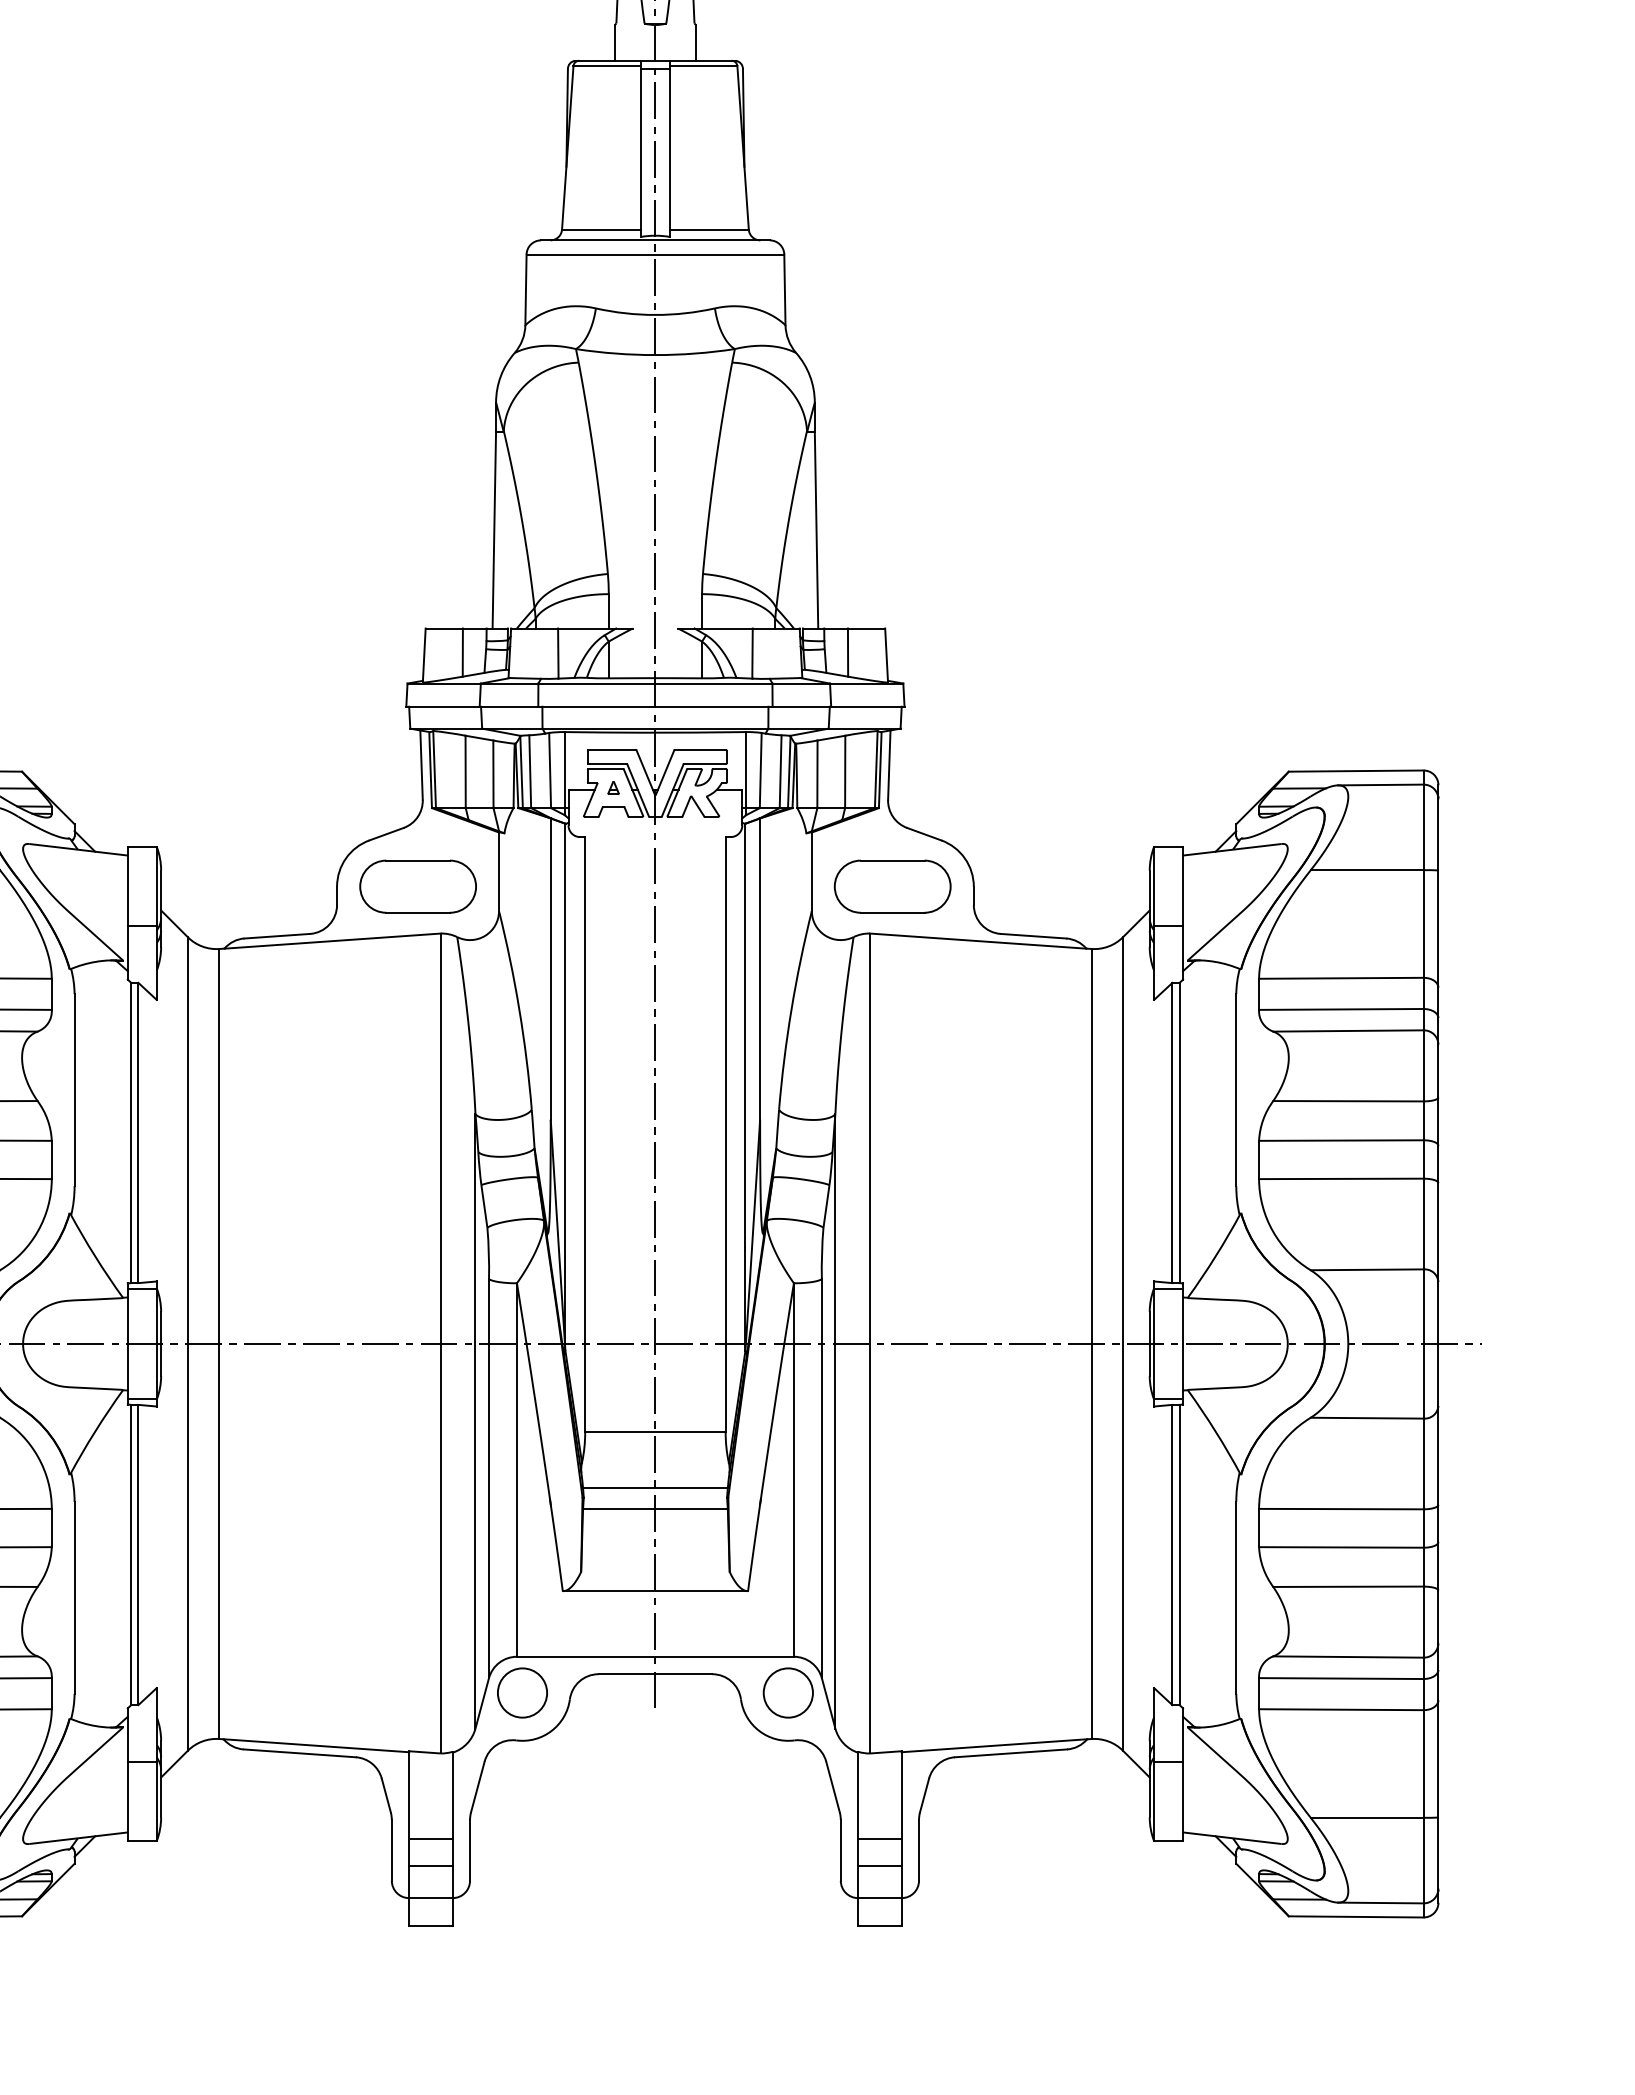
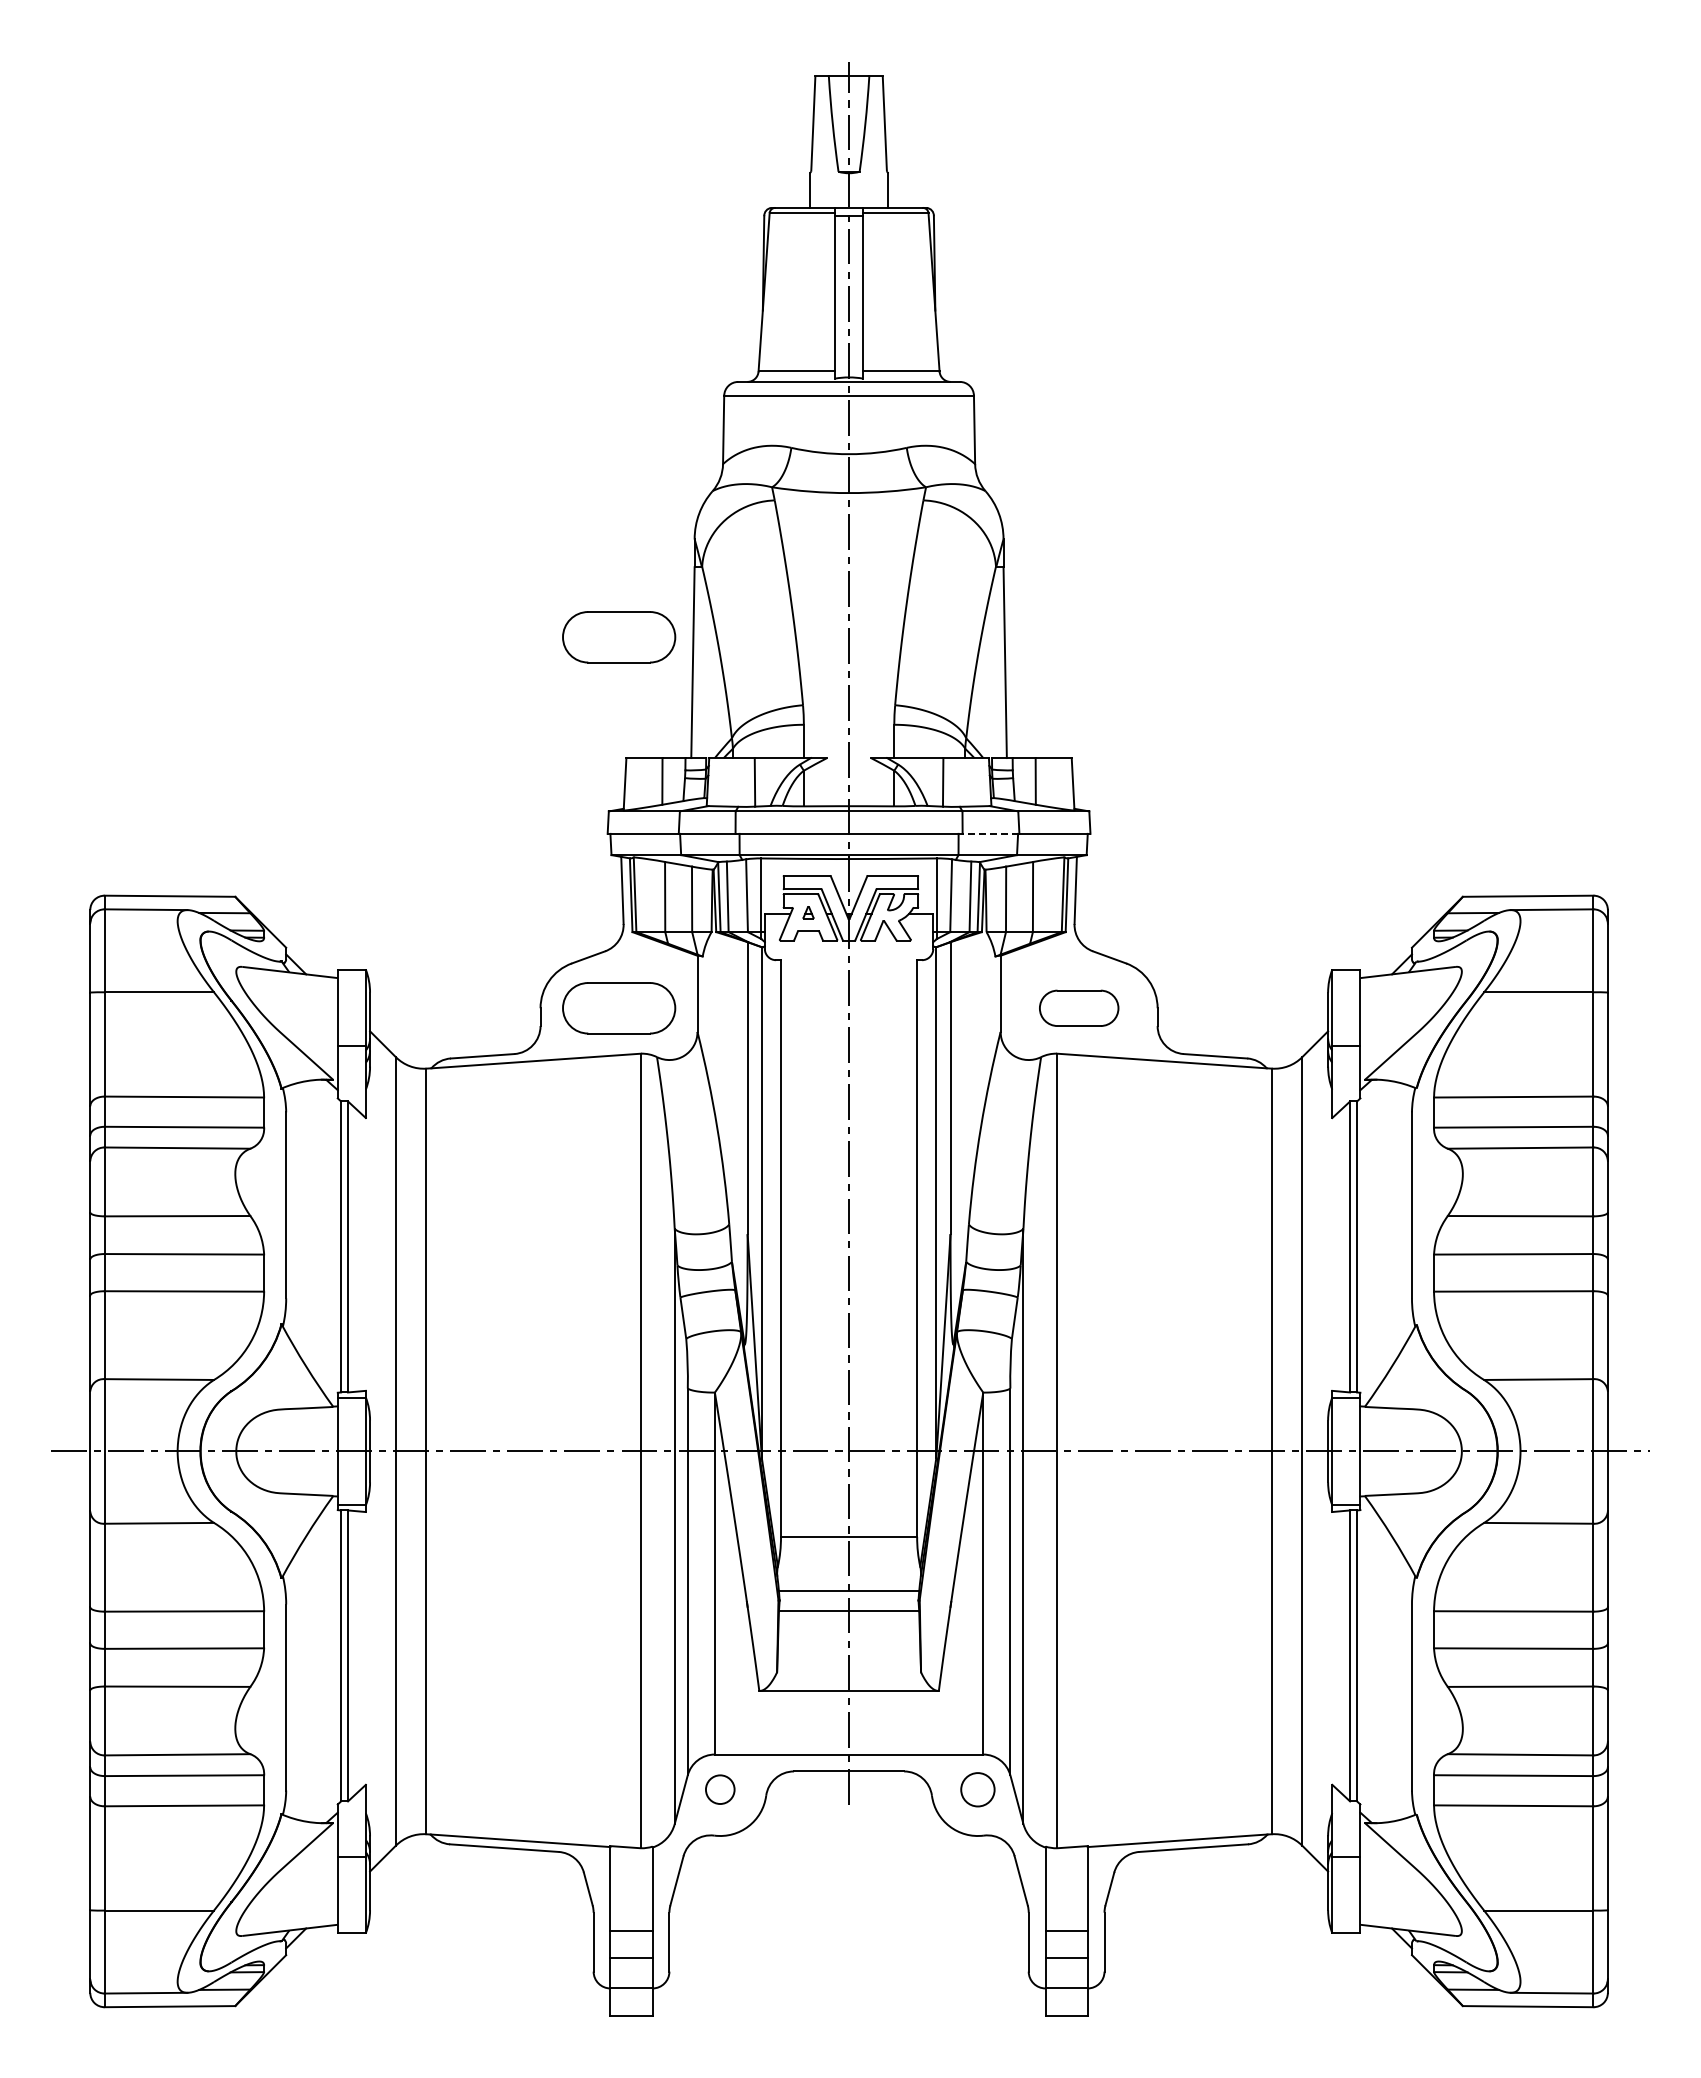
part: (418, 504) -> (619, 637), added
line: (801, 706) -> (990, 833), solid -> dashed
part: (893, 886) -> (1079, 1008), size x0.7
circle: (522, 1692) -> (720, 1789), size x0.6
circle: (787, 1692) -> (977, 1789), size x0.7

